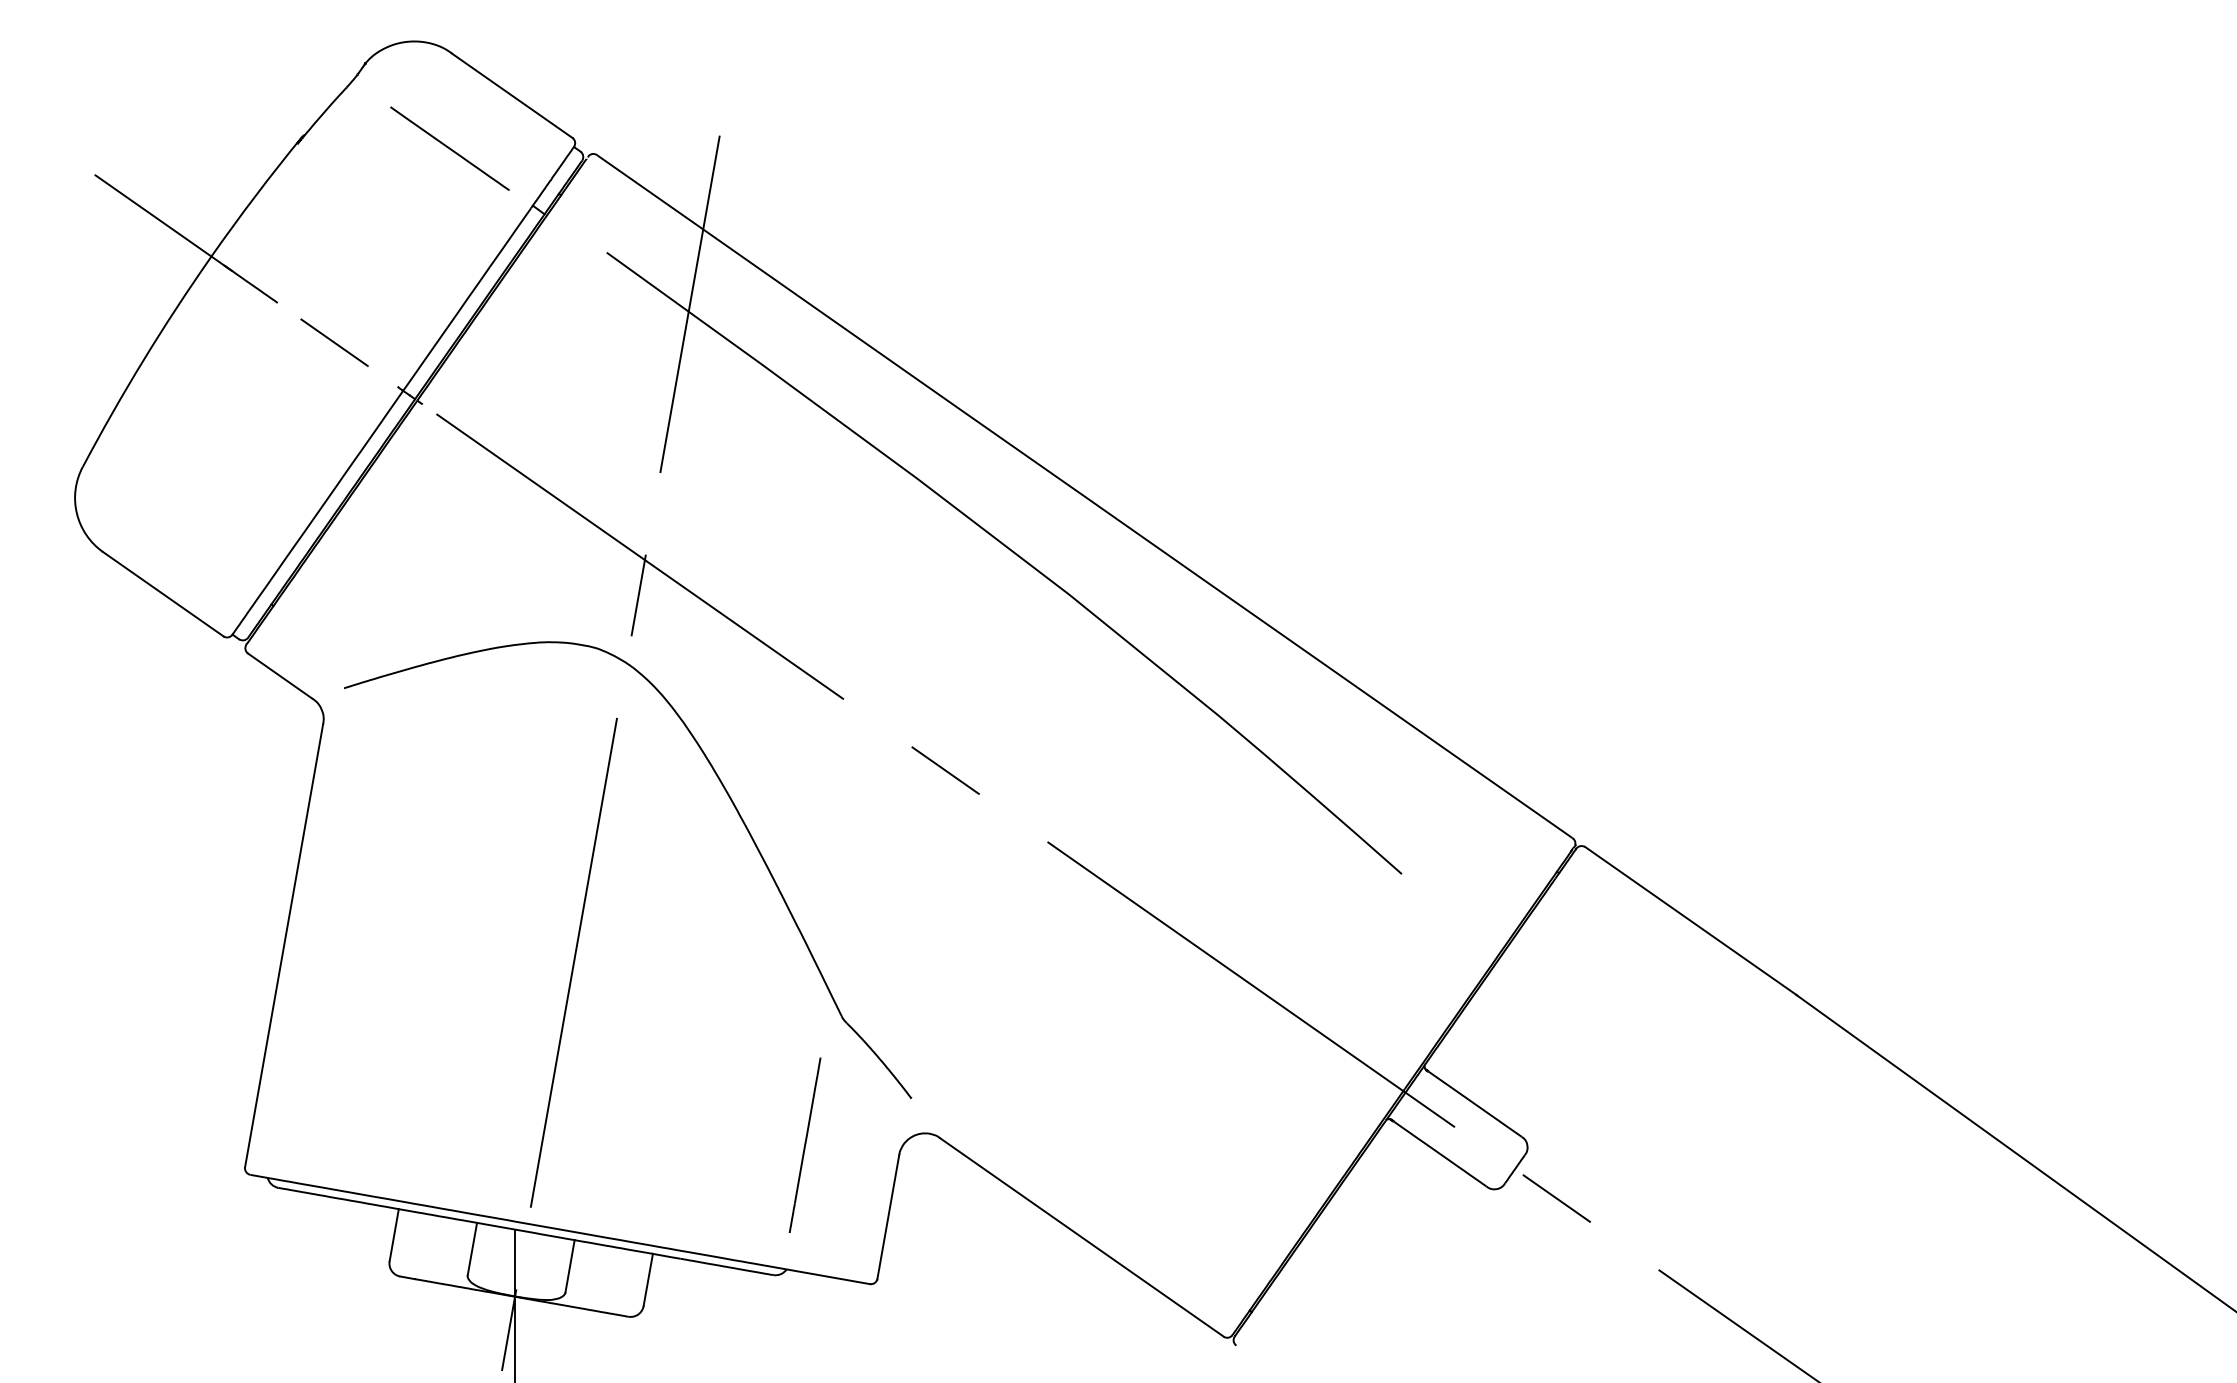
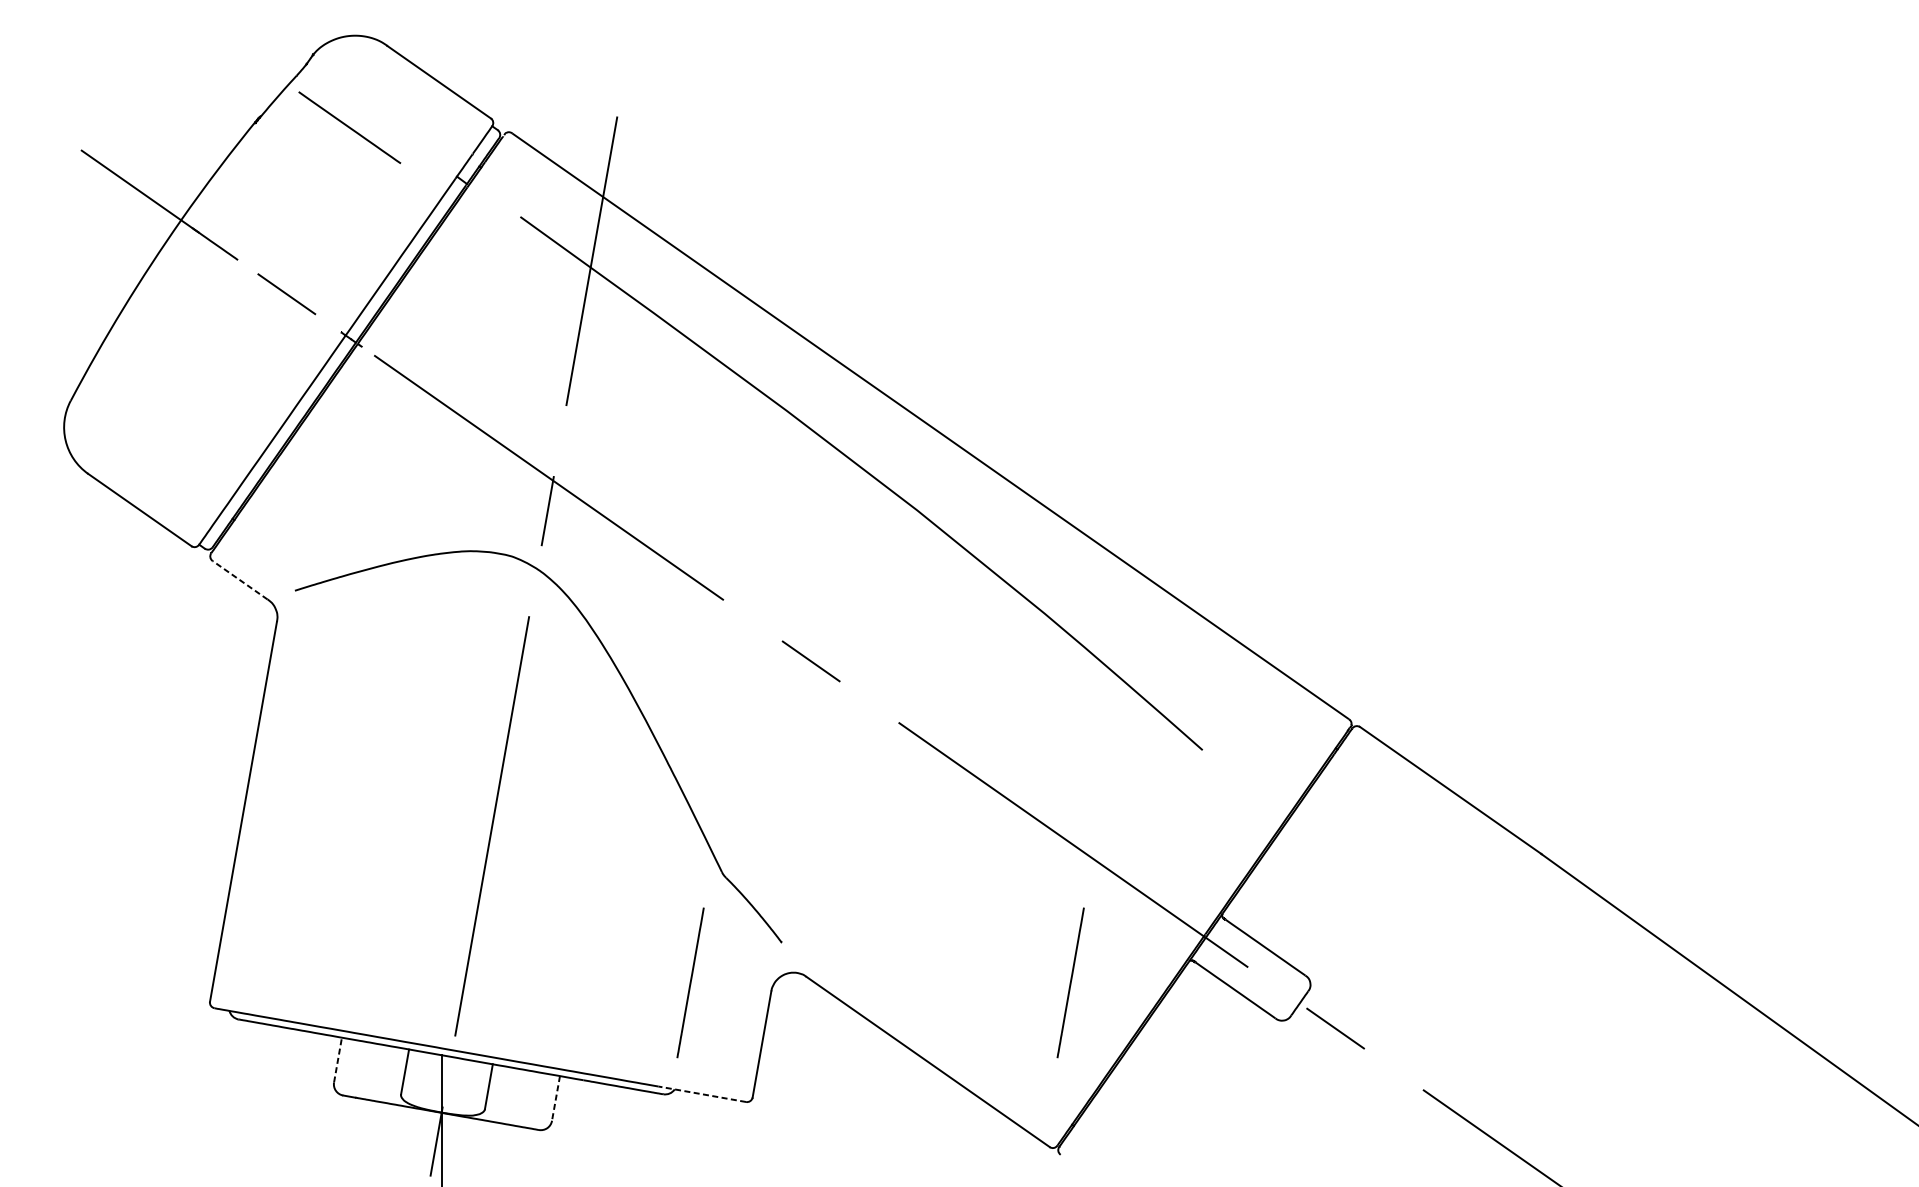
line: (449, 148) -> (349, 127), moved
line: (279, 675) -> (239, 579), solid -> dashed
line: (1247, 1144) -> (1070, 982), added
line: (394, 1234) -> (338, 1059), solid -> dashed
line: (818, 1275) -> (702, 1094), solid -> dashed
line: (648, 1280) -> (556, 1098), solid -> dashed

